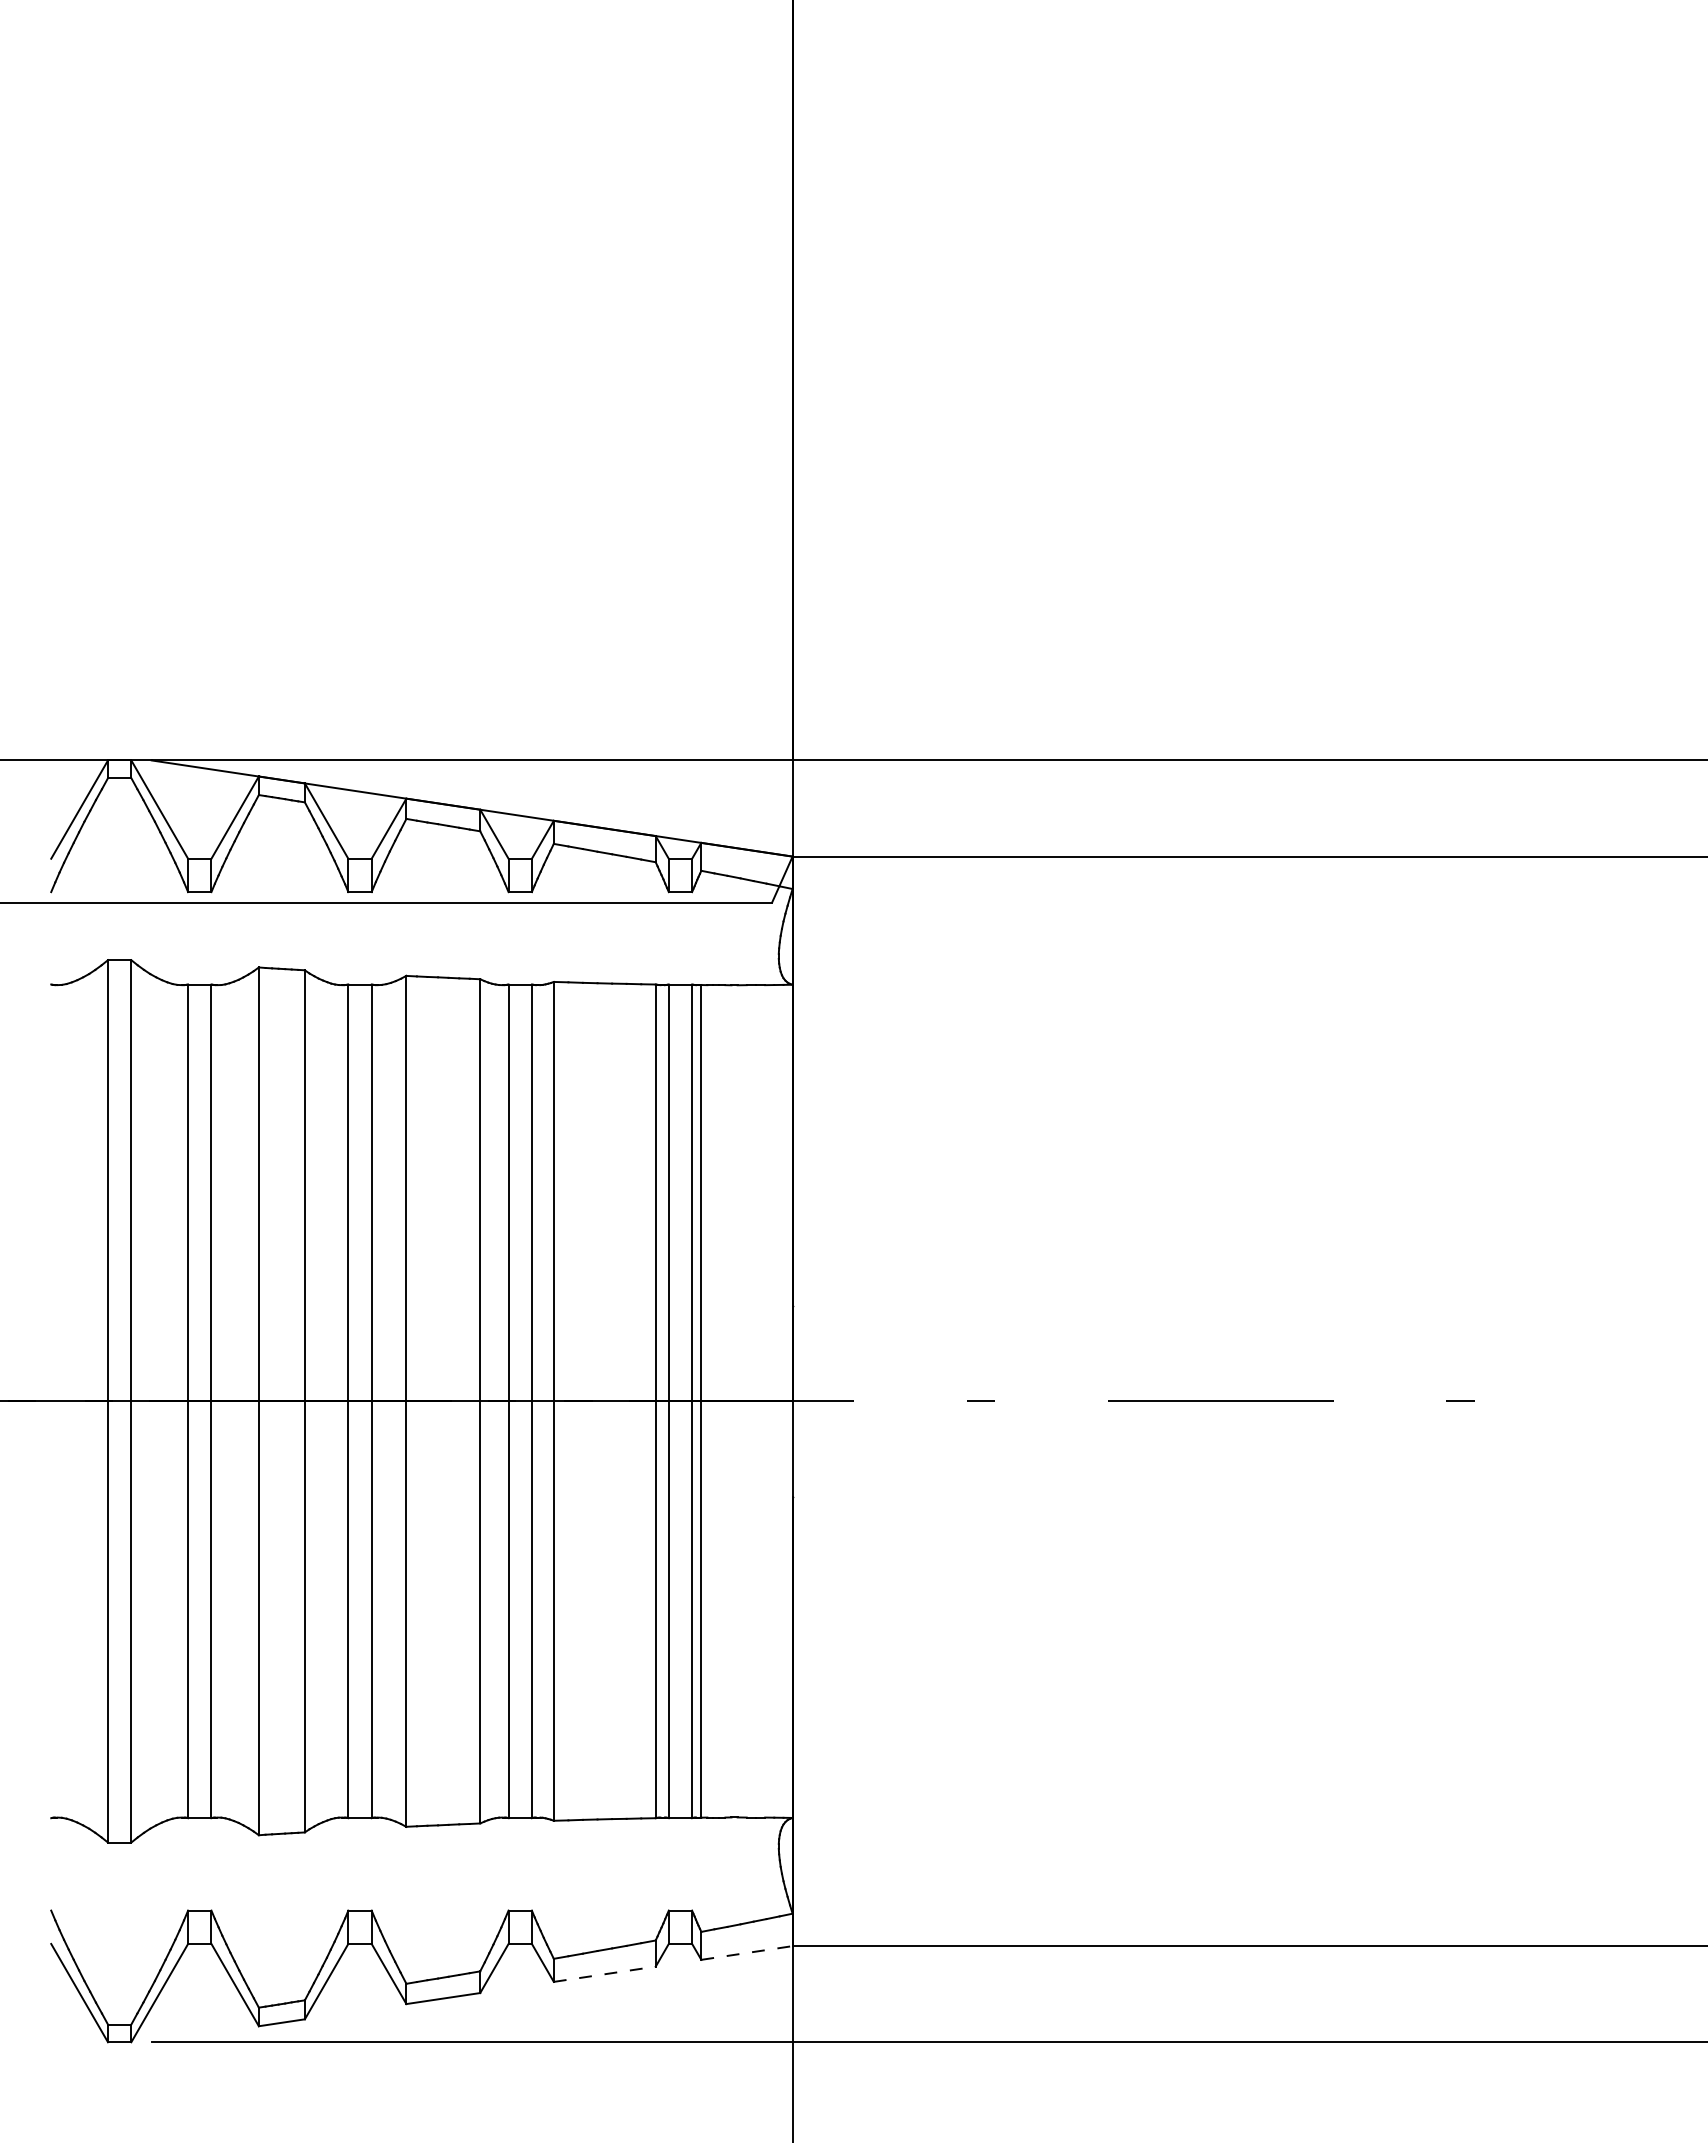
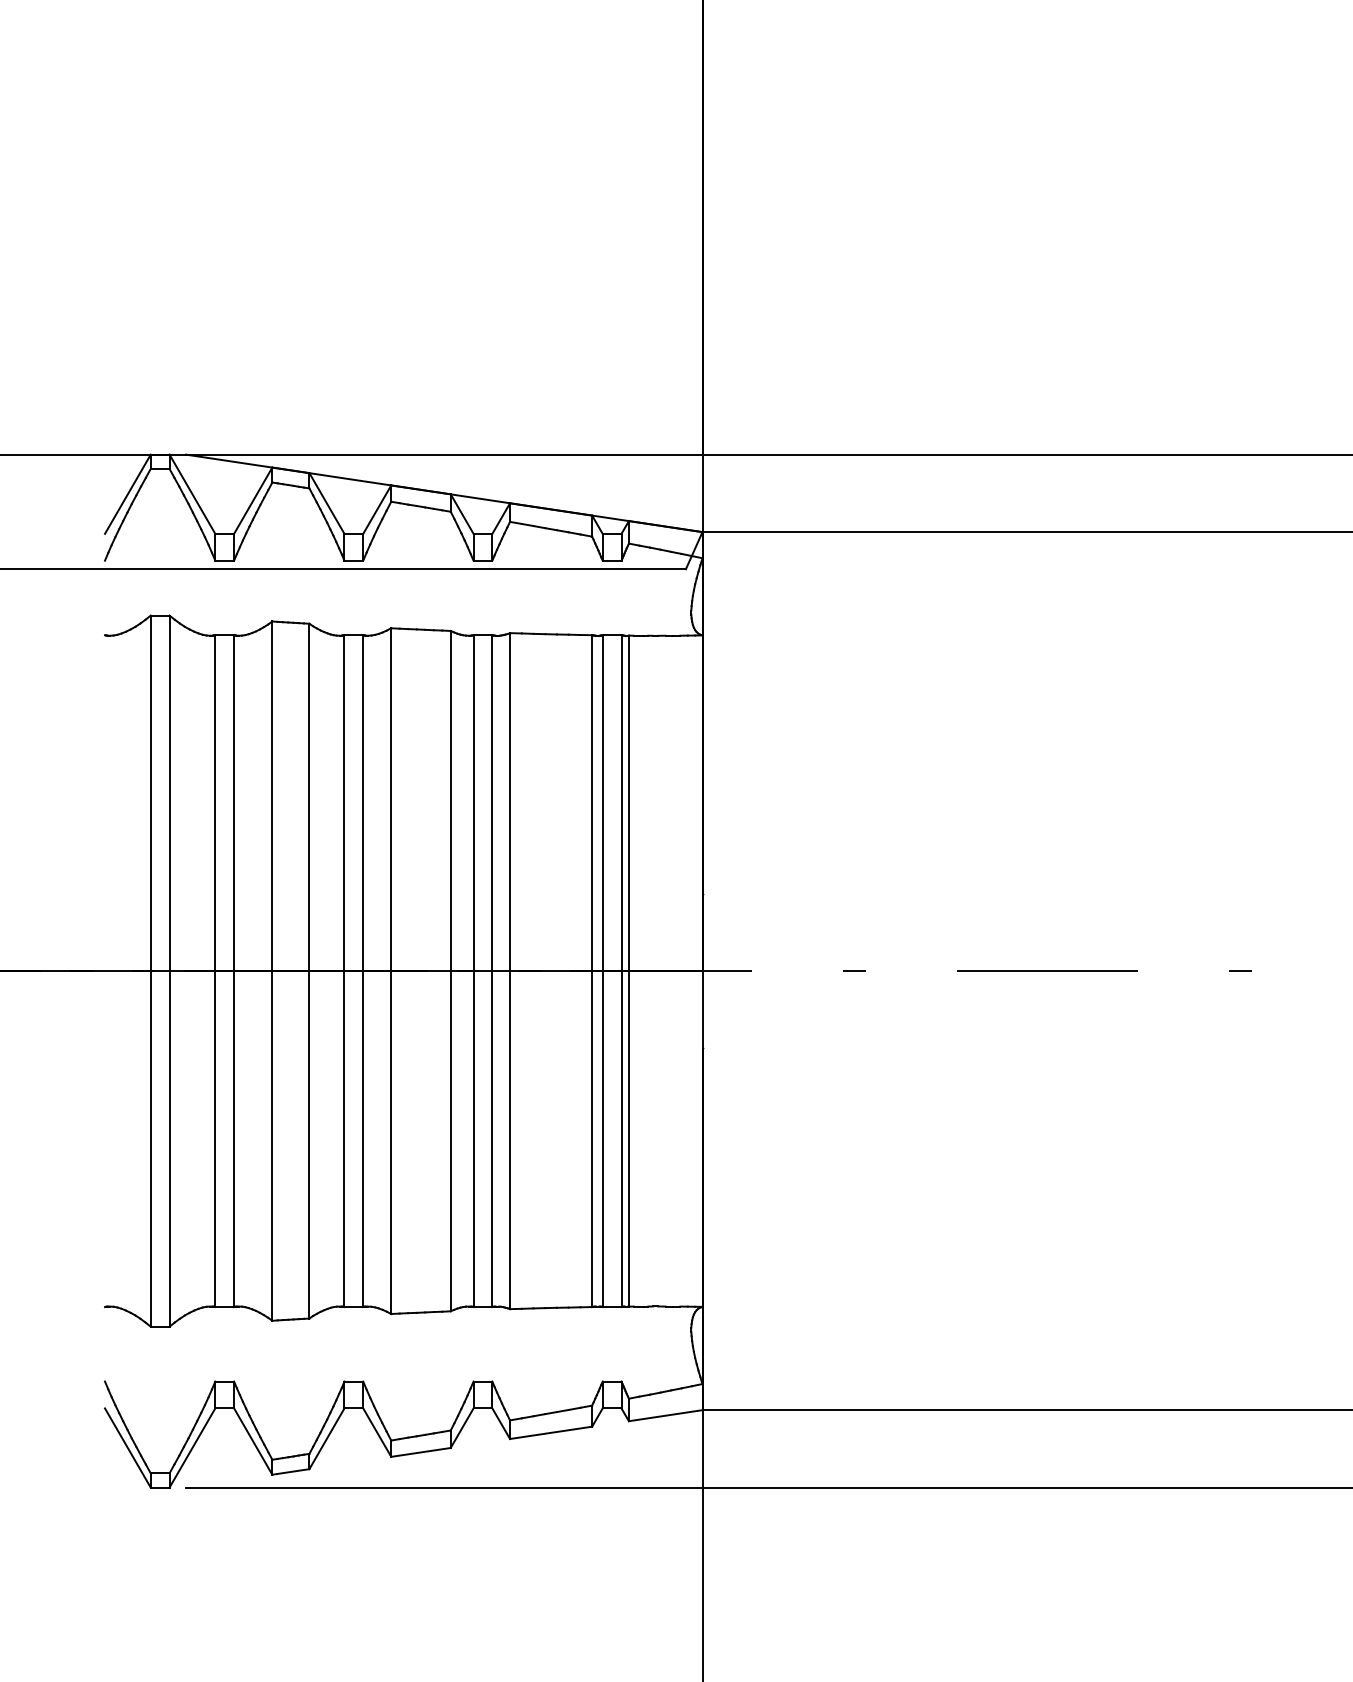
line: (747, 1952) -> (666, 1415), dashed -> solid
line: (604, 1974) -> (550, 1433), dashed -> solid

